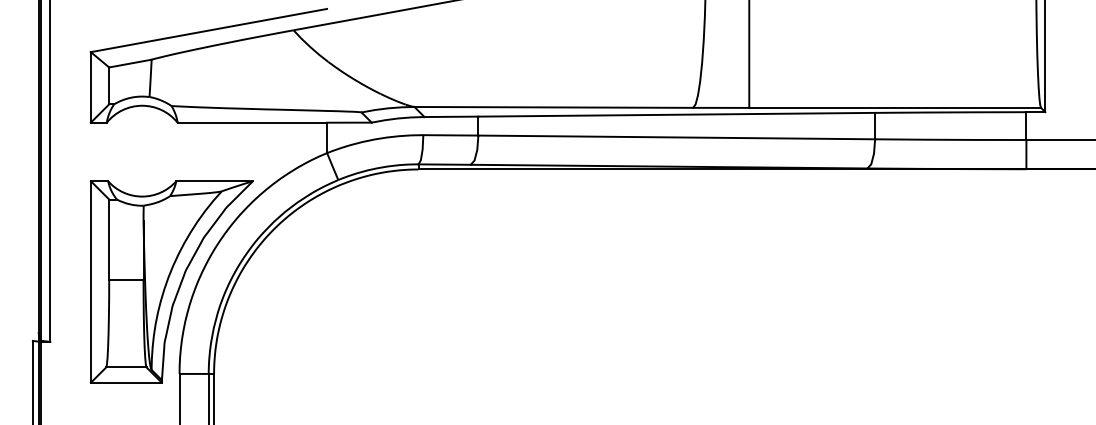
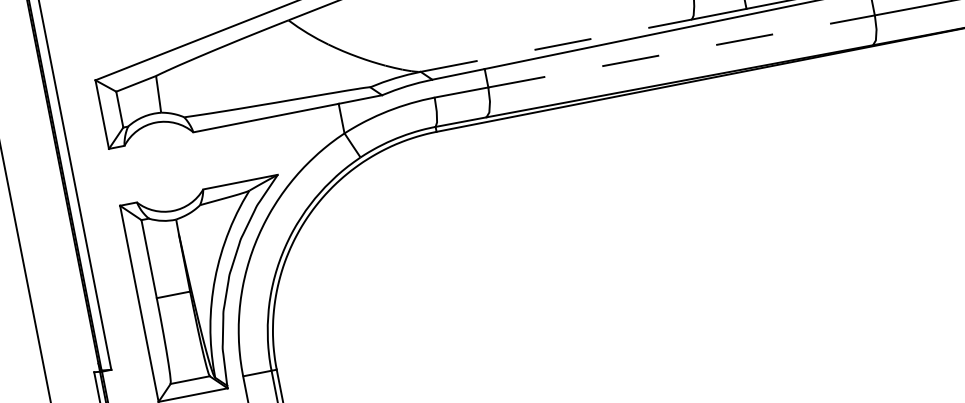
line: (554, 107) -> (556, 45), solid -> dashed
line: (677, 137) -> (682, 51), solid -> dashed

